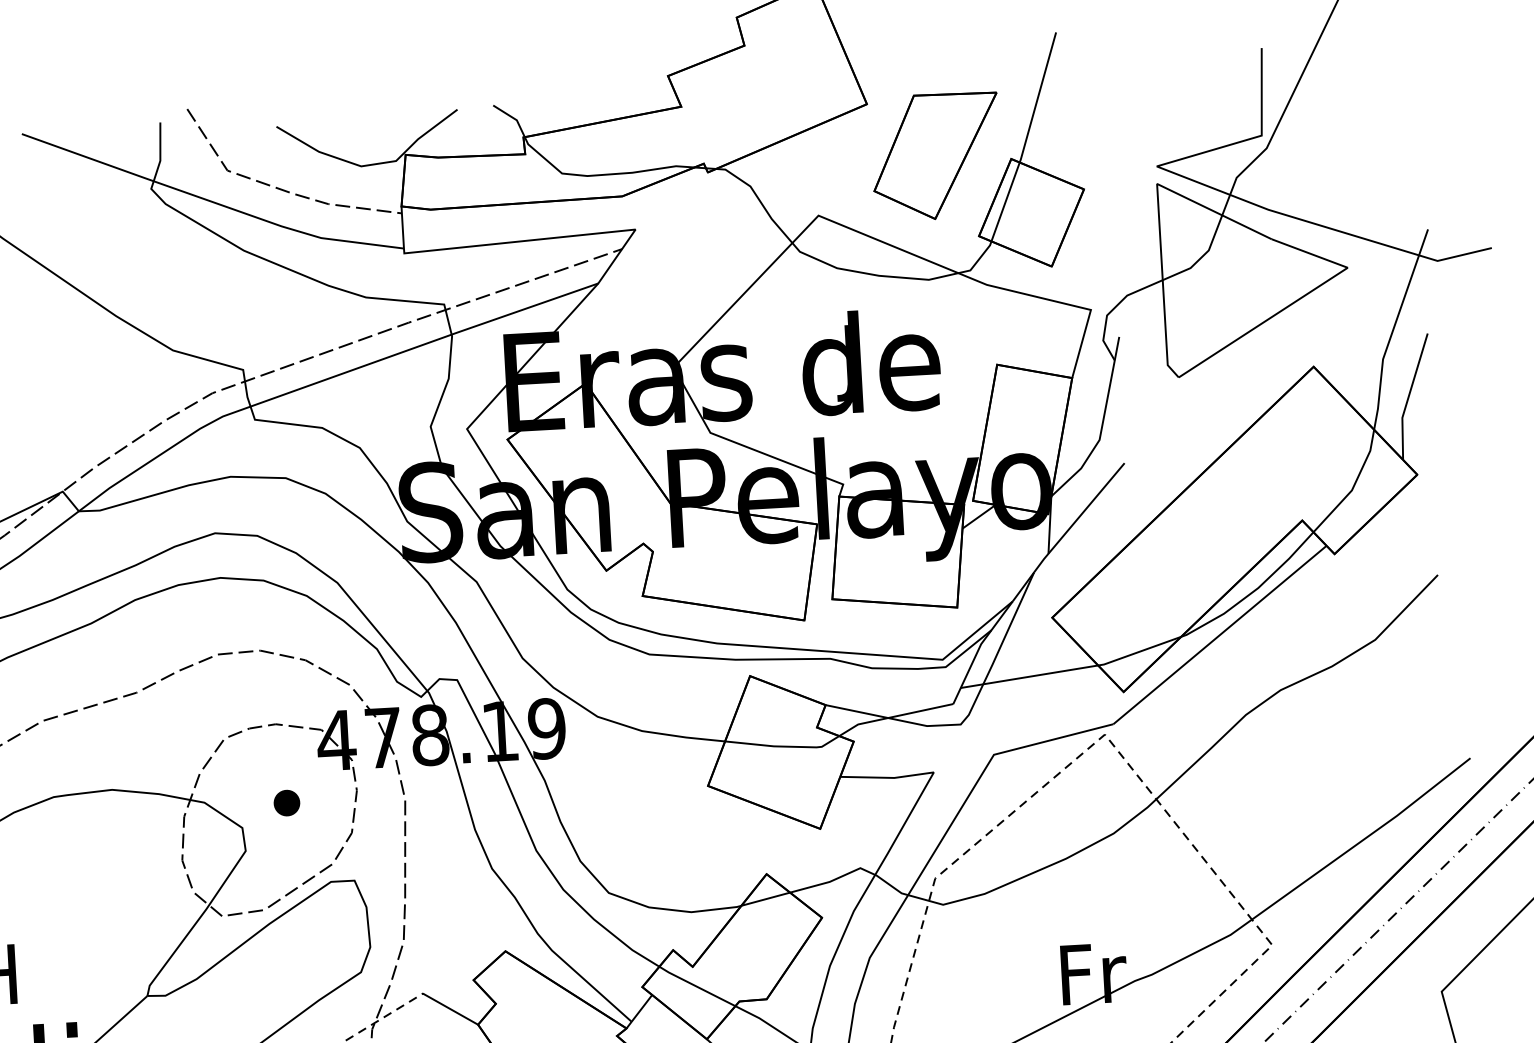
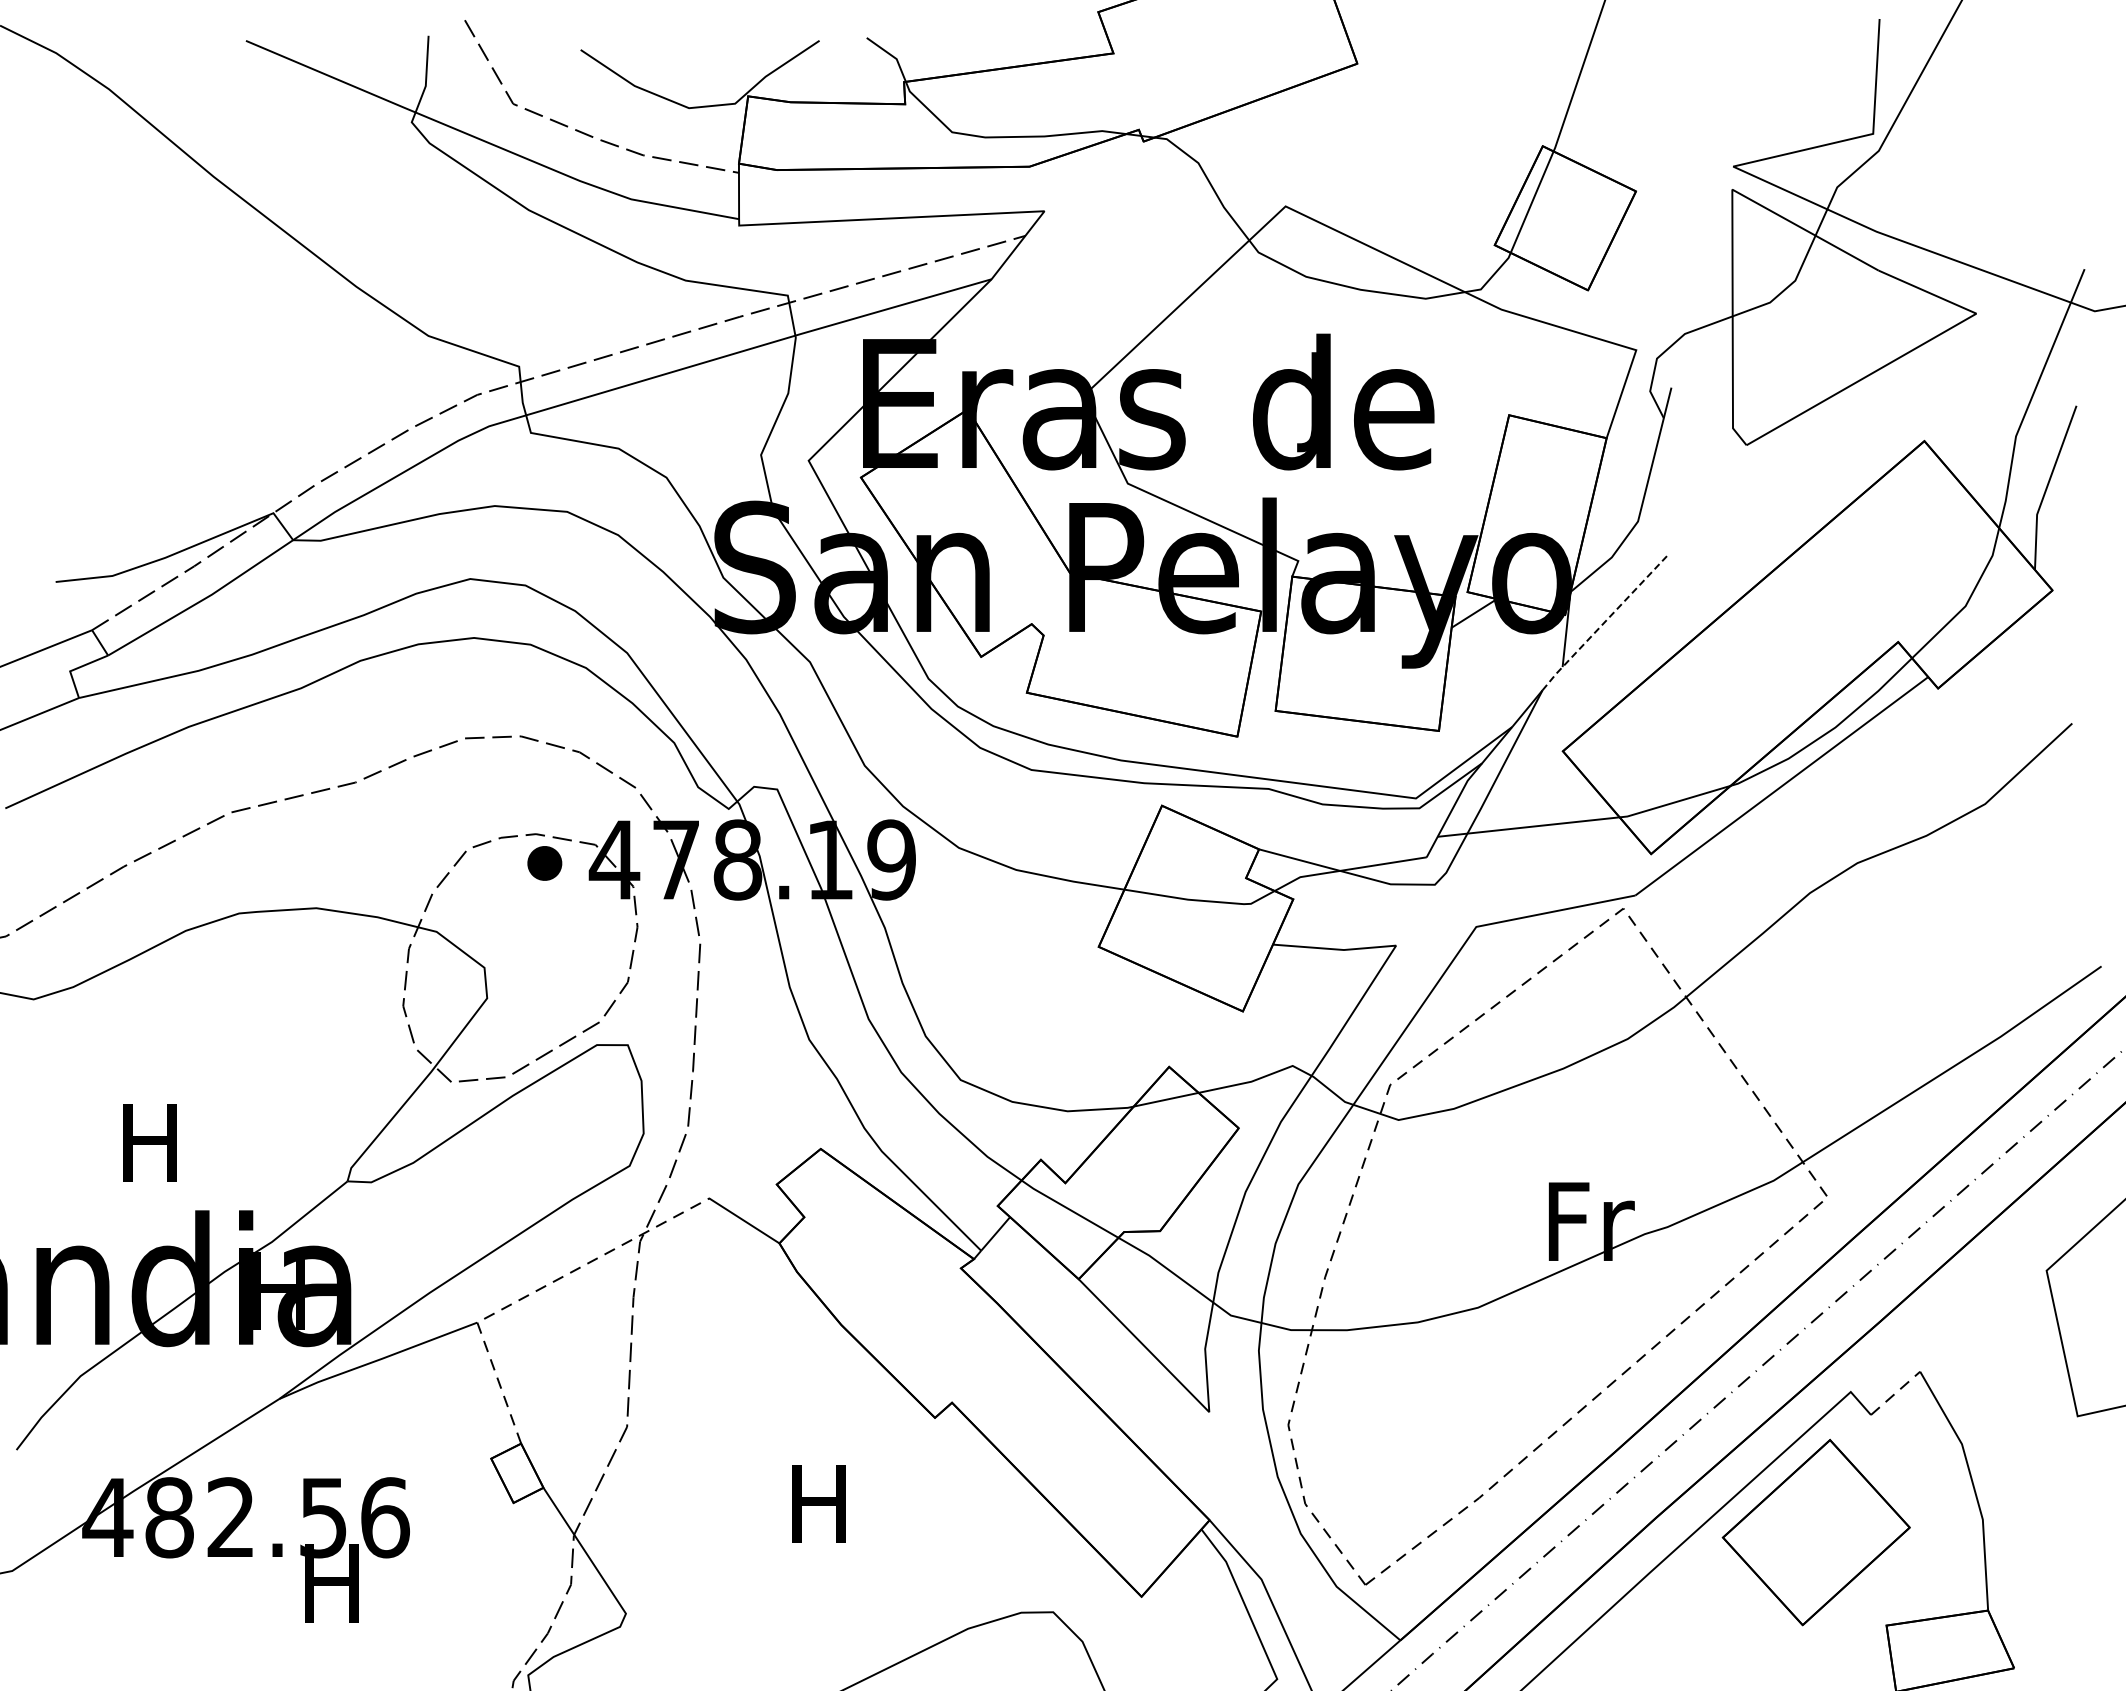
part: (936, 156) -> (1444, 137), removed
line: (1078, 518) -> (1604, 622), solid -> dashed
part: (286, 803) -> (544, 863), moved

